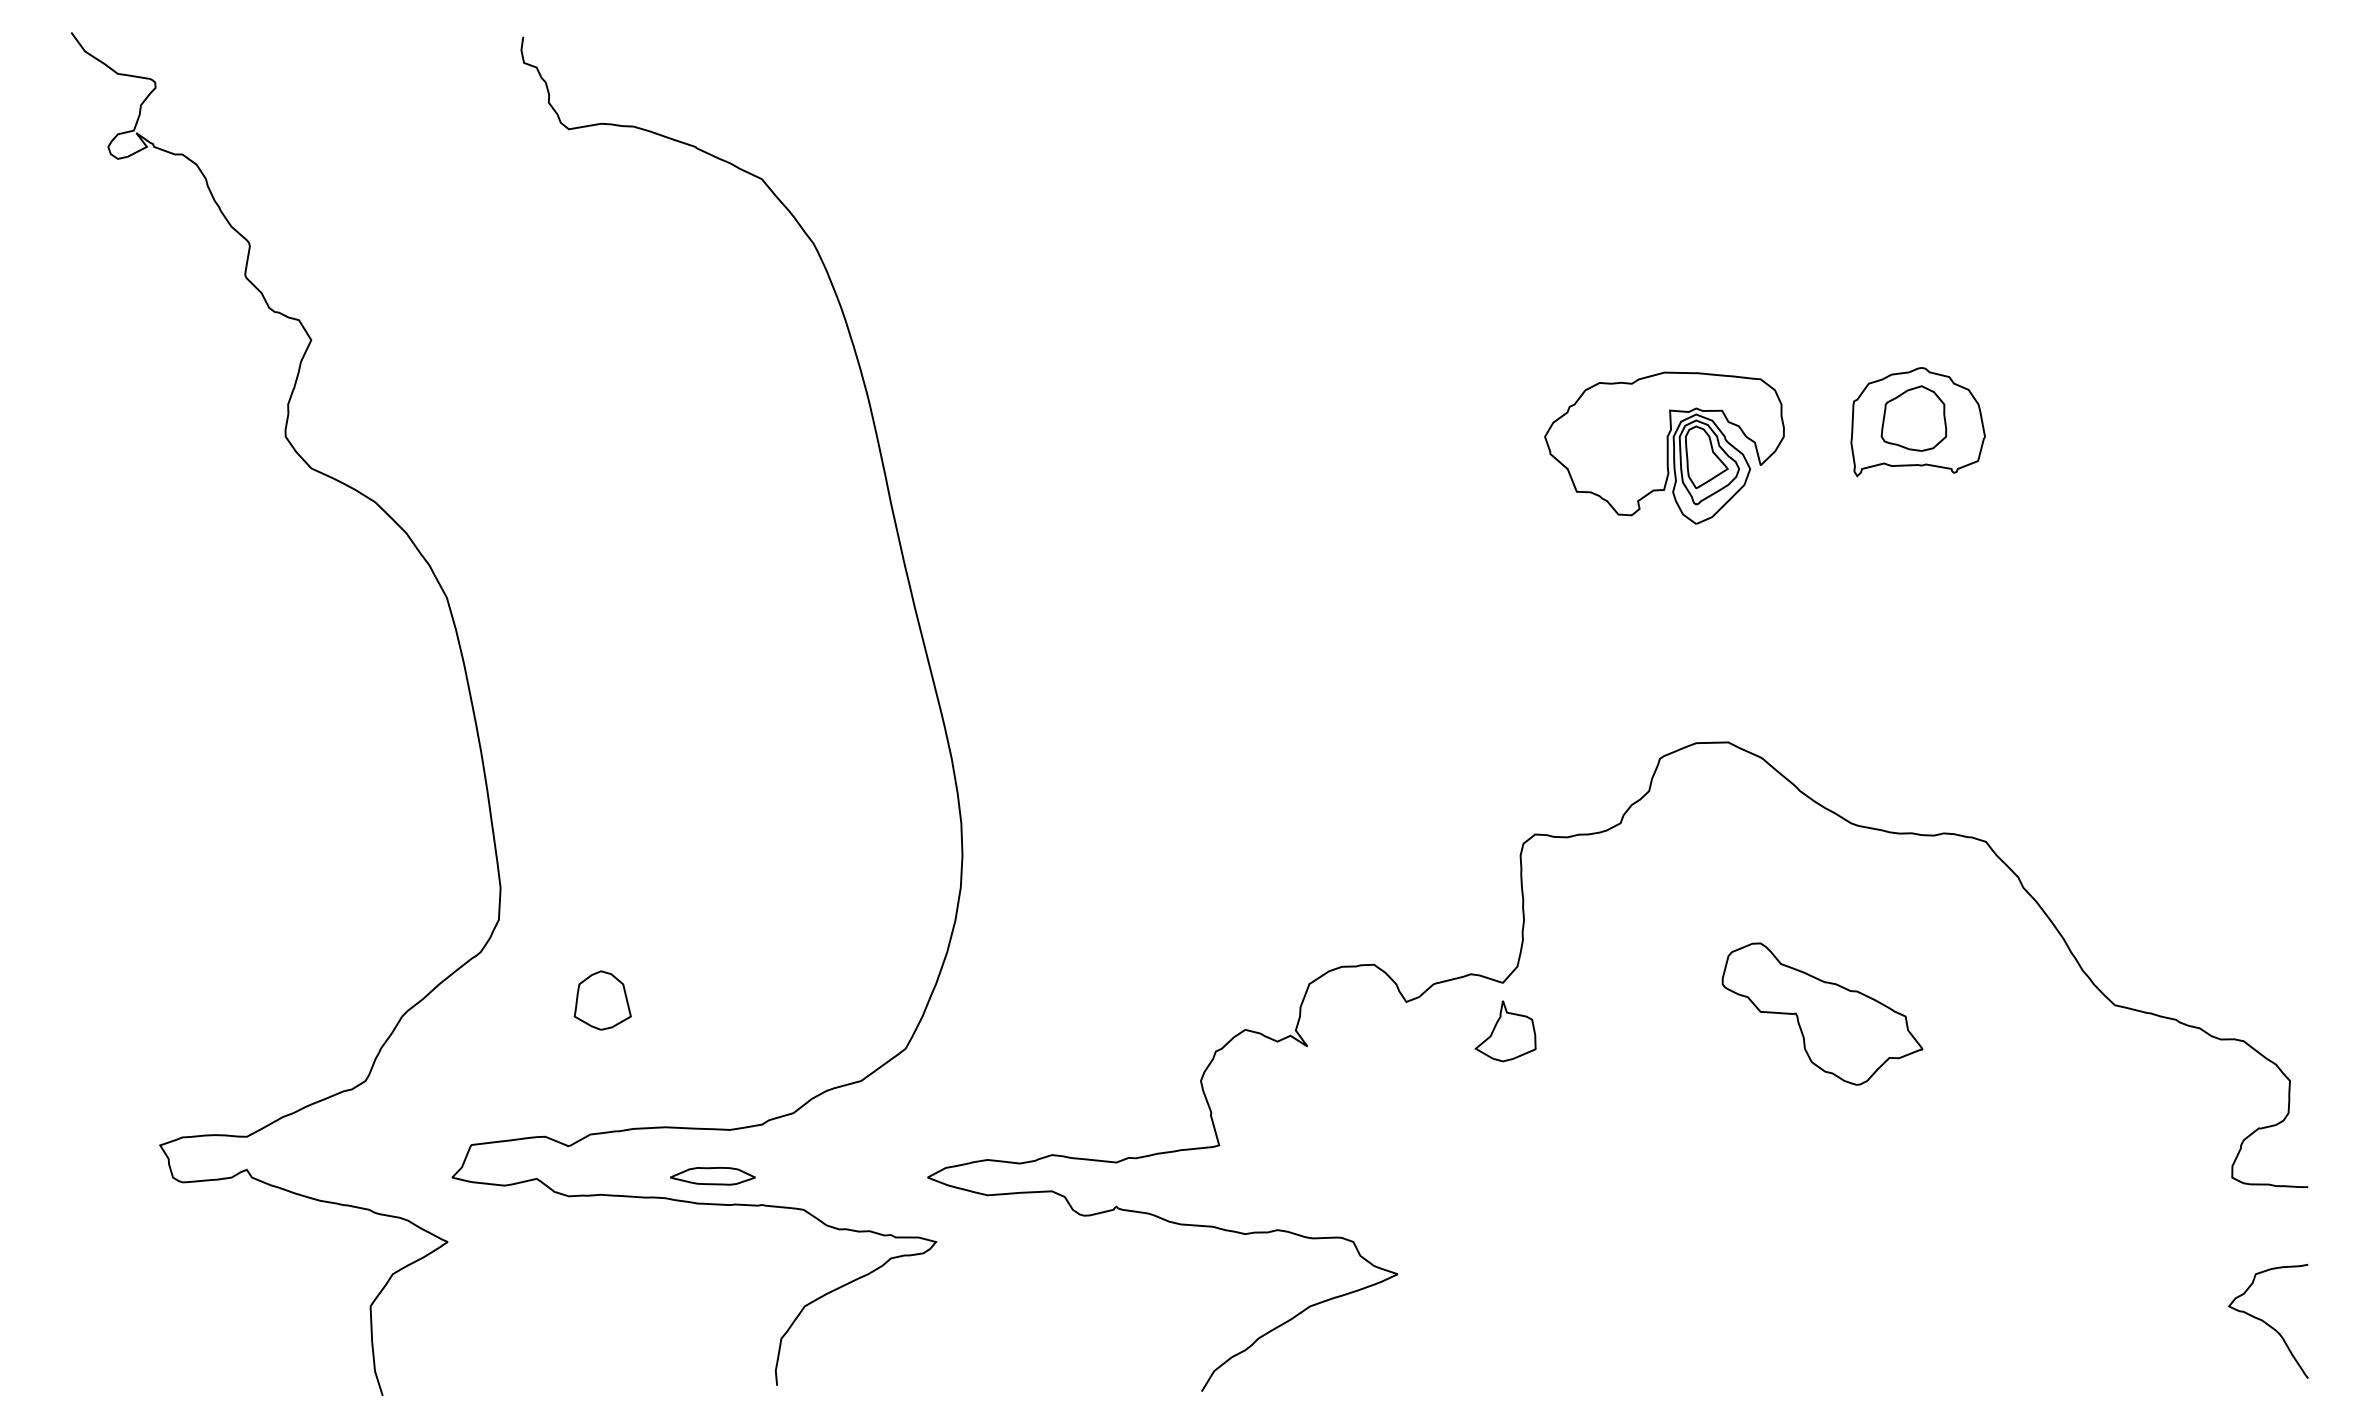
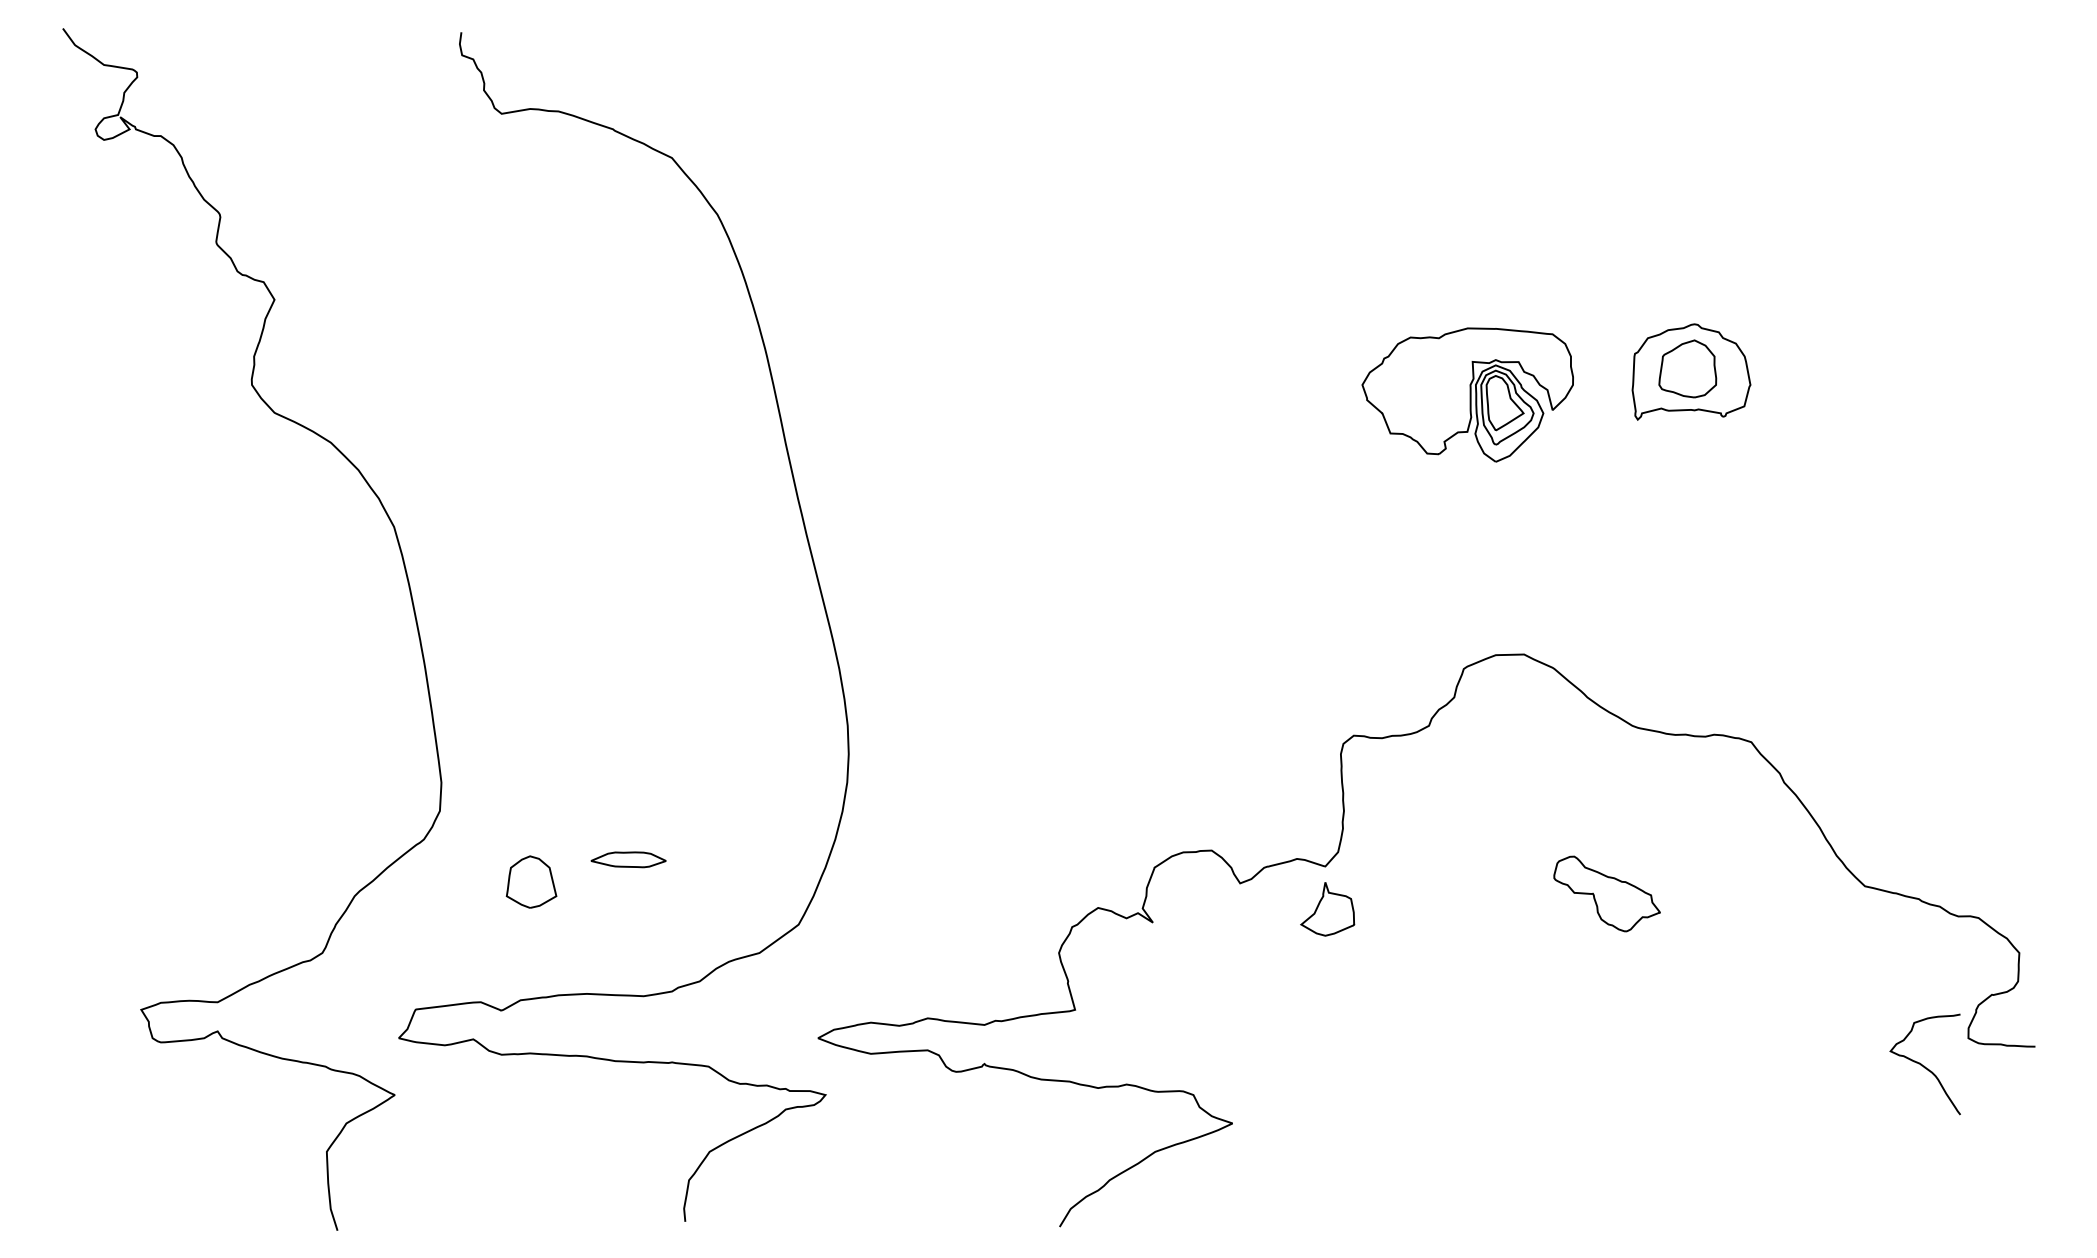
part: (1822, 1013) -> (1607, 893), size x0.6
part: (712, 1176) -> (628, 860), moved
curve: (2265, 1321) -> (1922, 1064), moved

